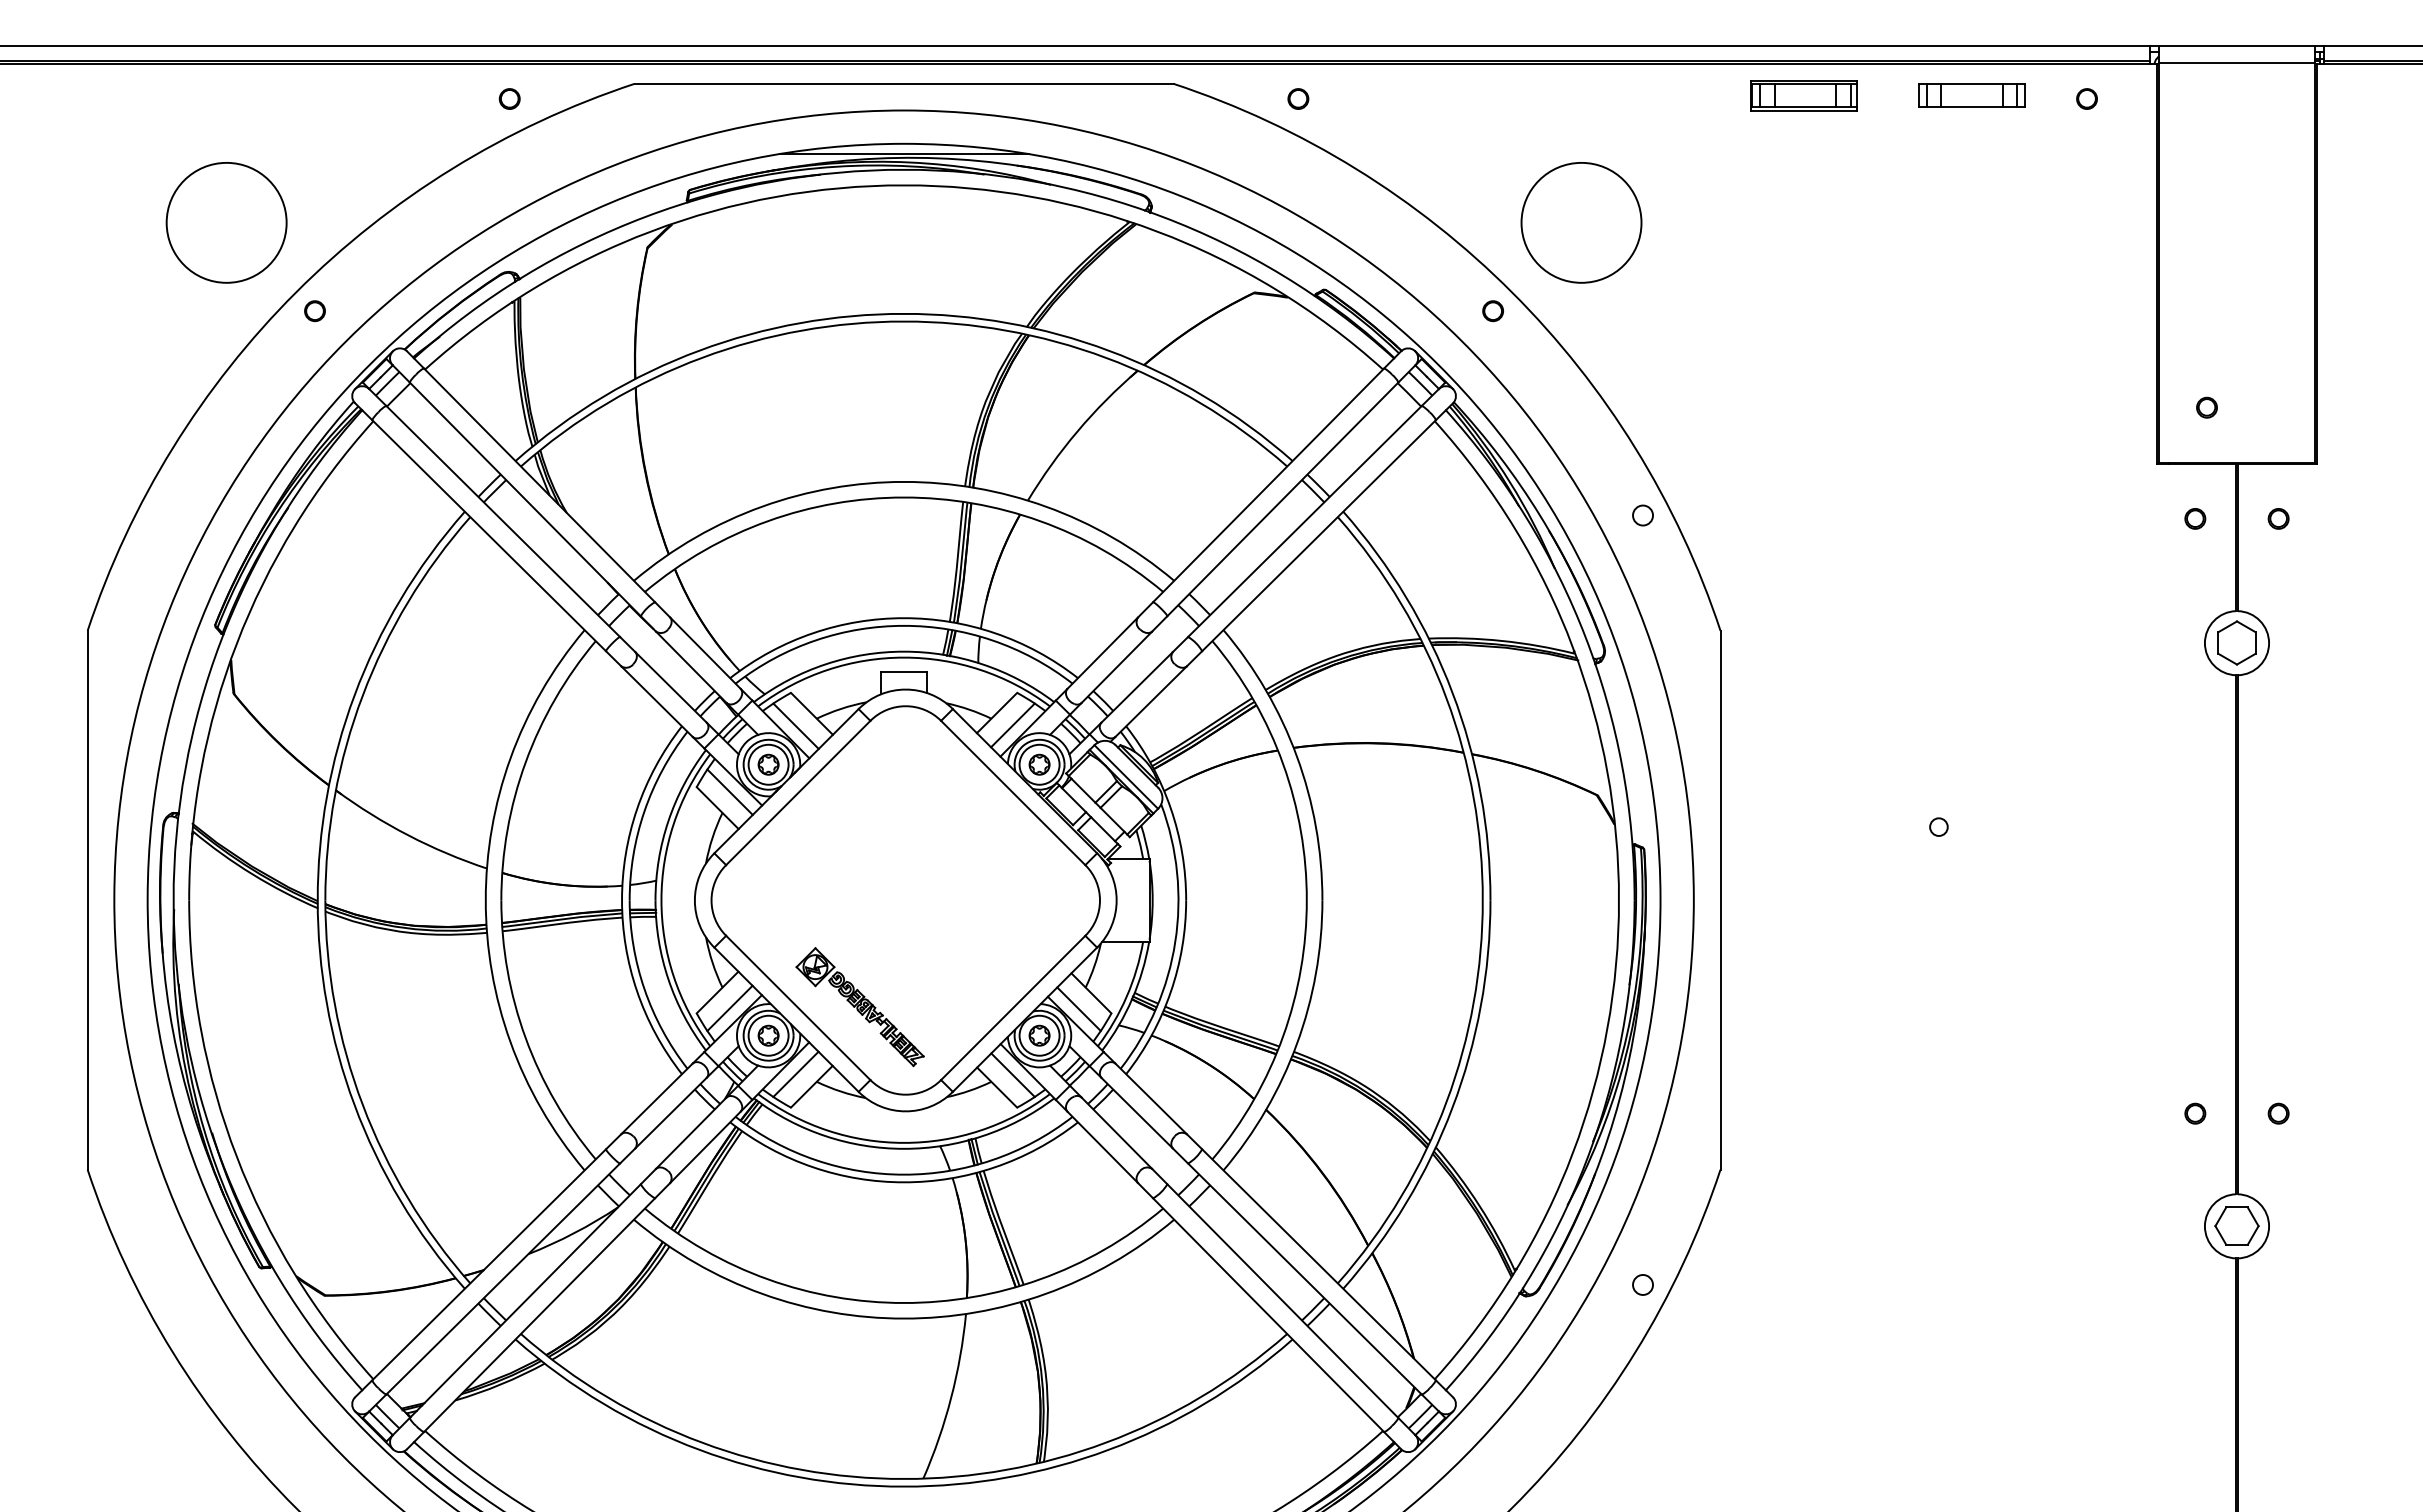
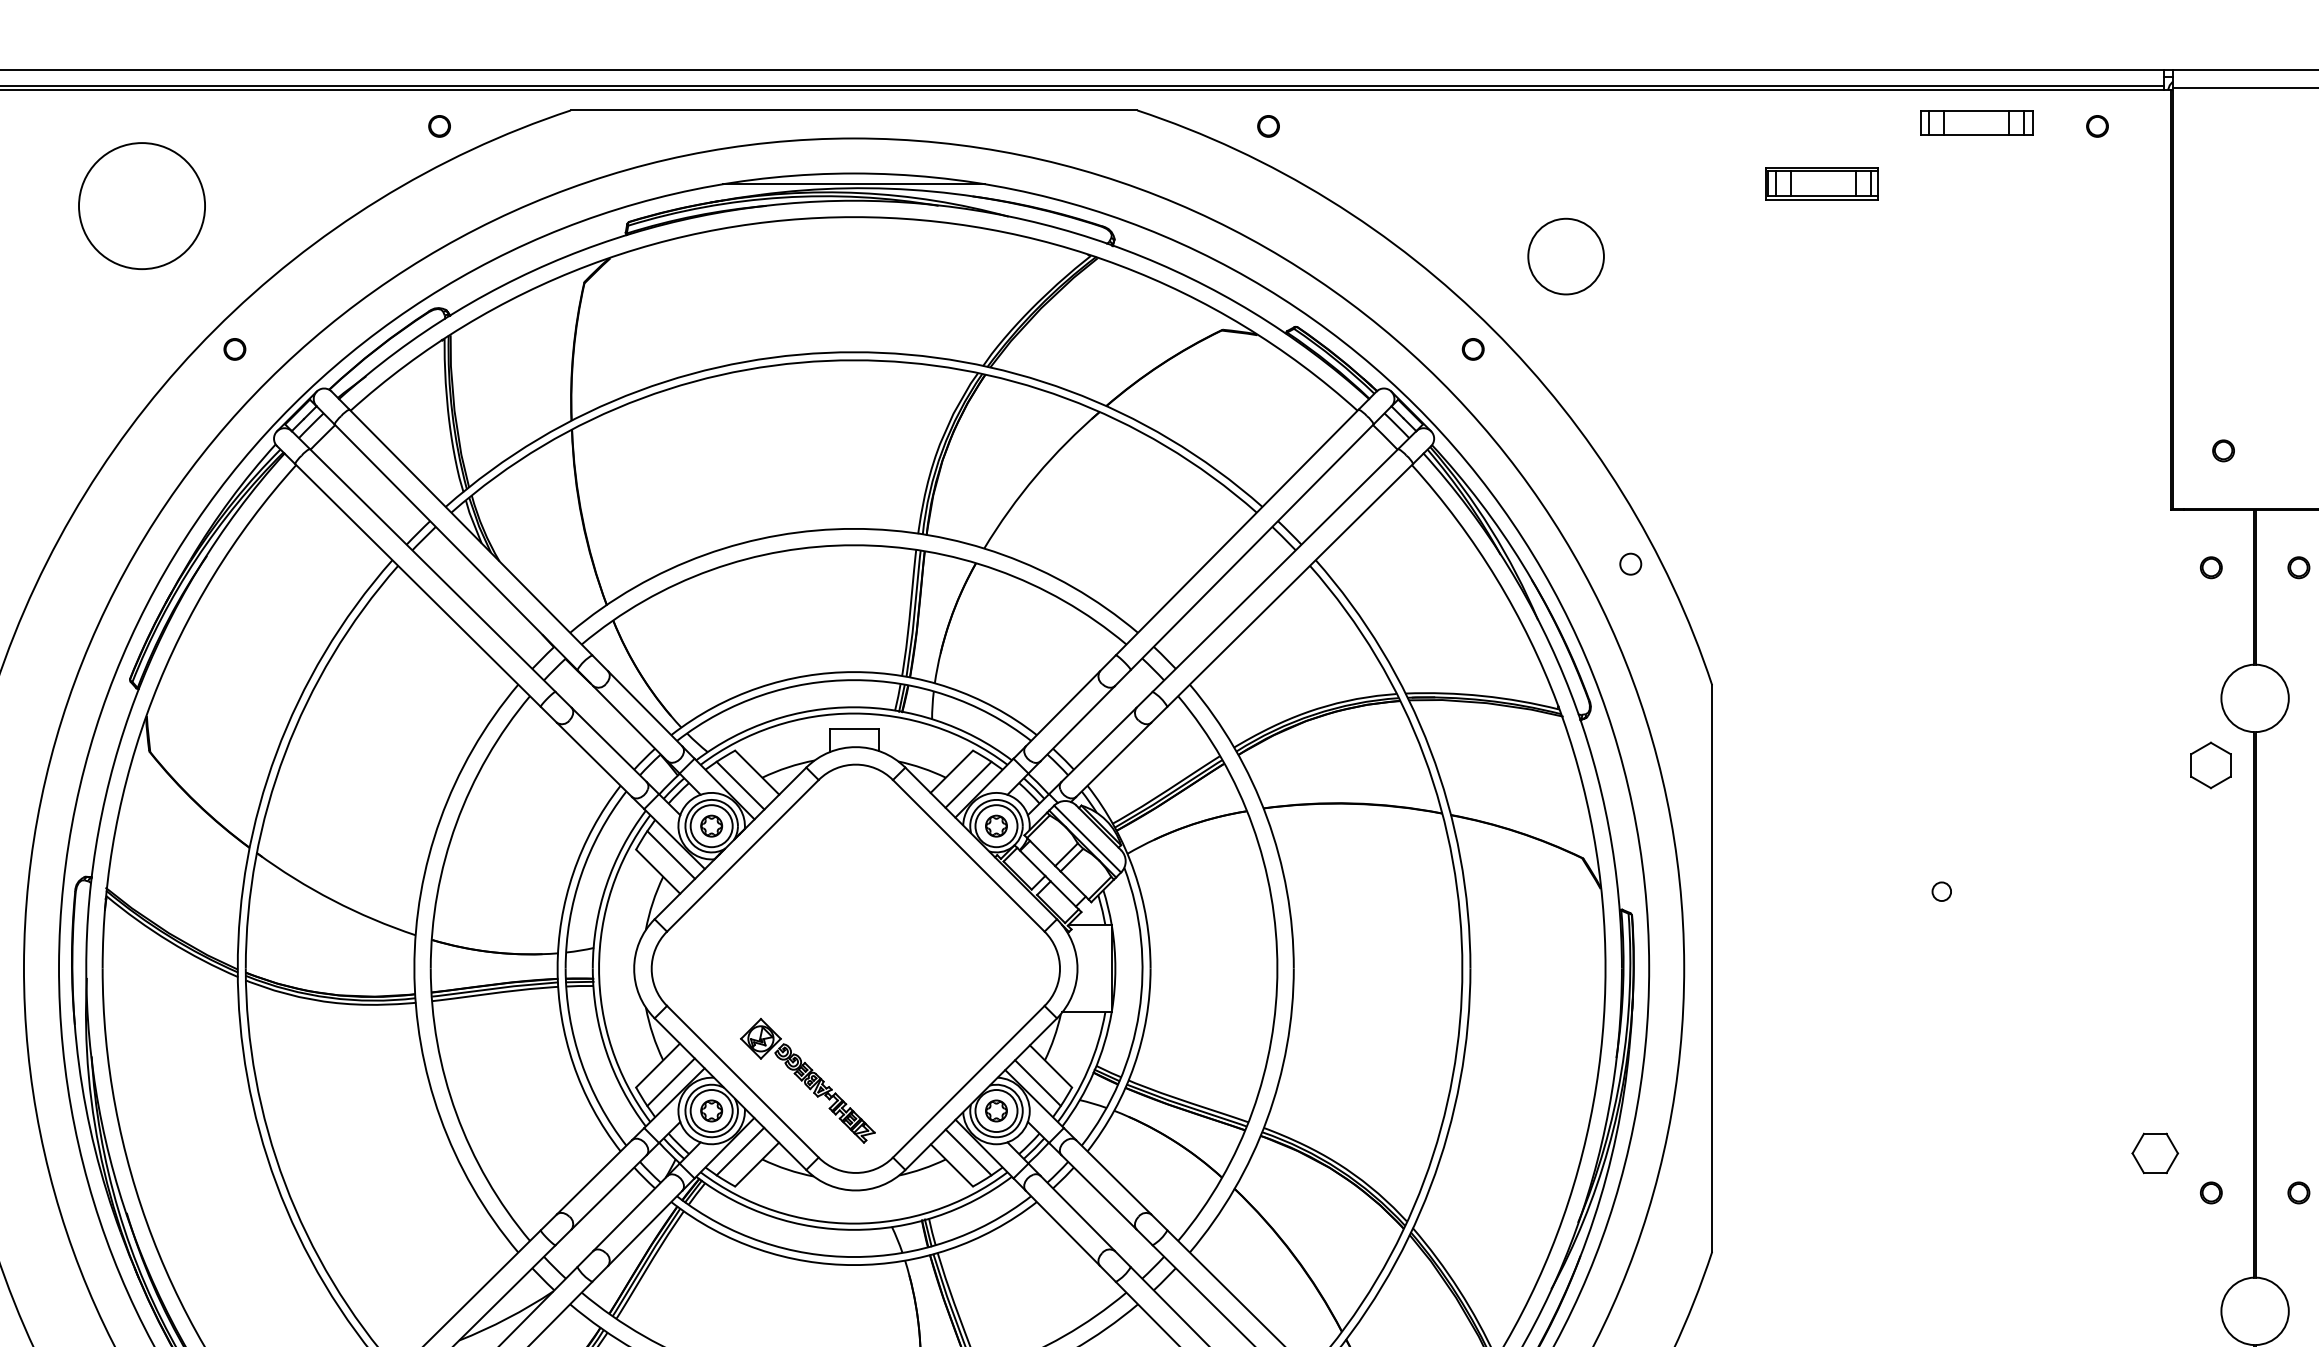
part: (1803, 95) -> (1821, 183), moved
circle: (226, 222) -> (141, 205), moved
circle: (1581, 222) -> (1566, 256), size x0.6
part: (2236, 642) -> (2210, 764), moved
part: (2236, 1225) -> (2154, 1152), moved

